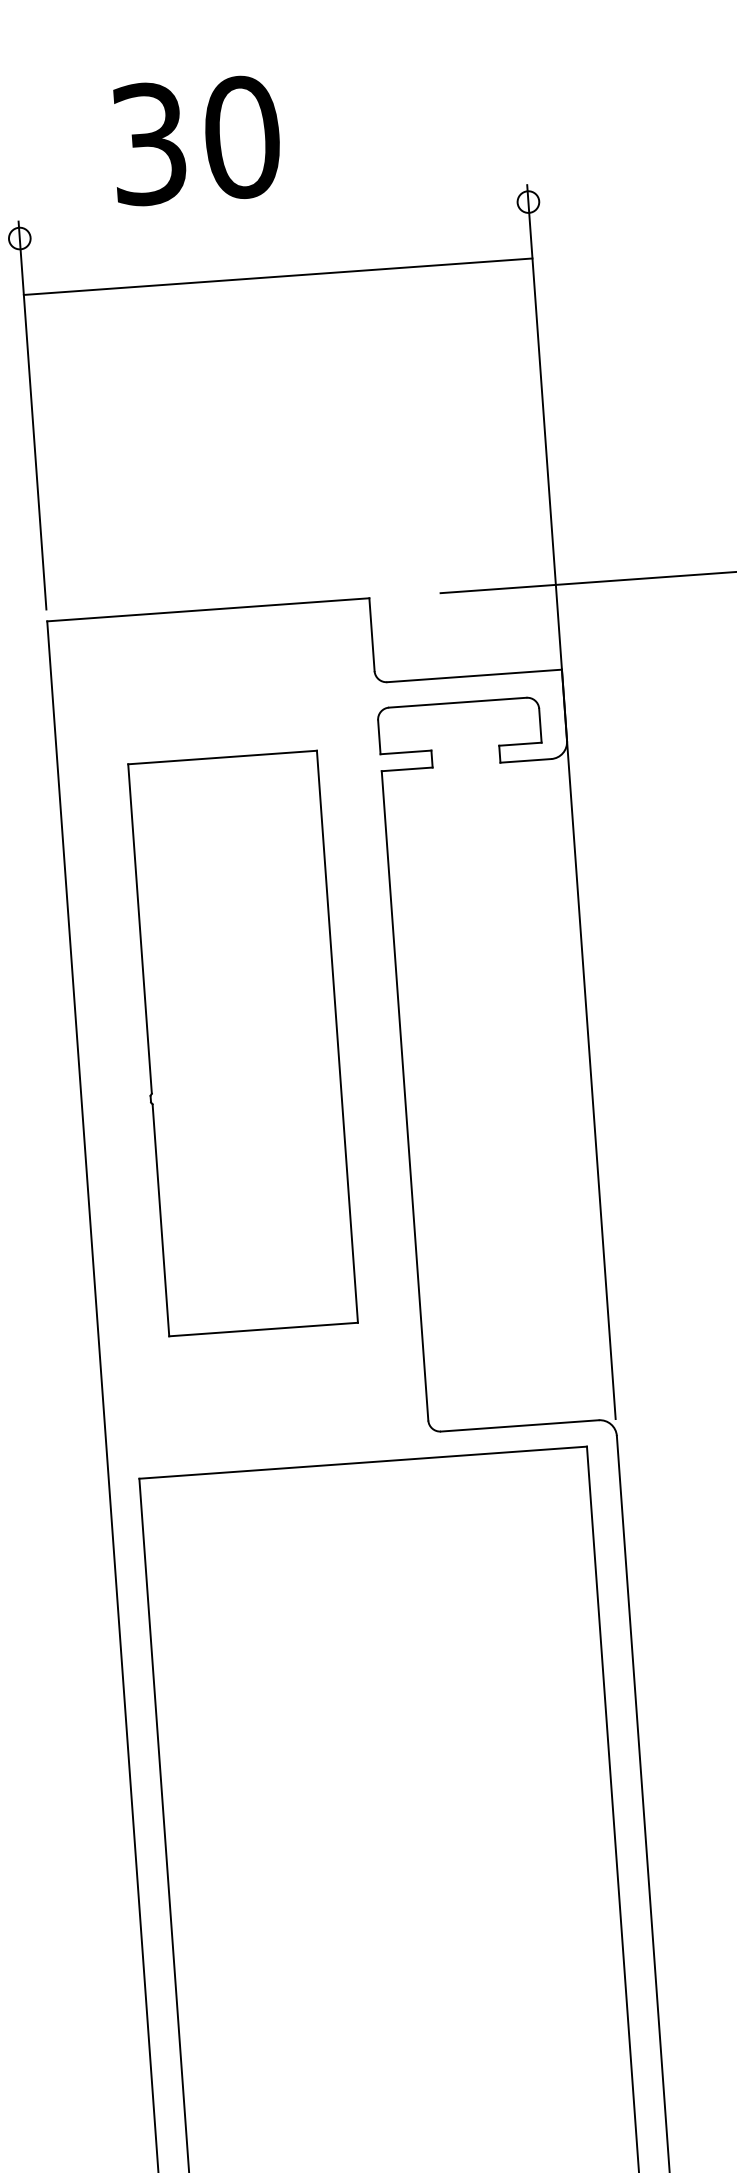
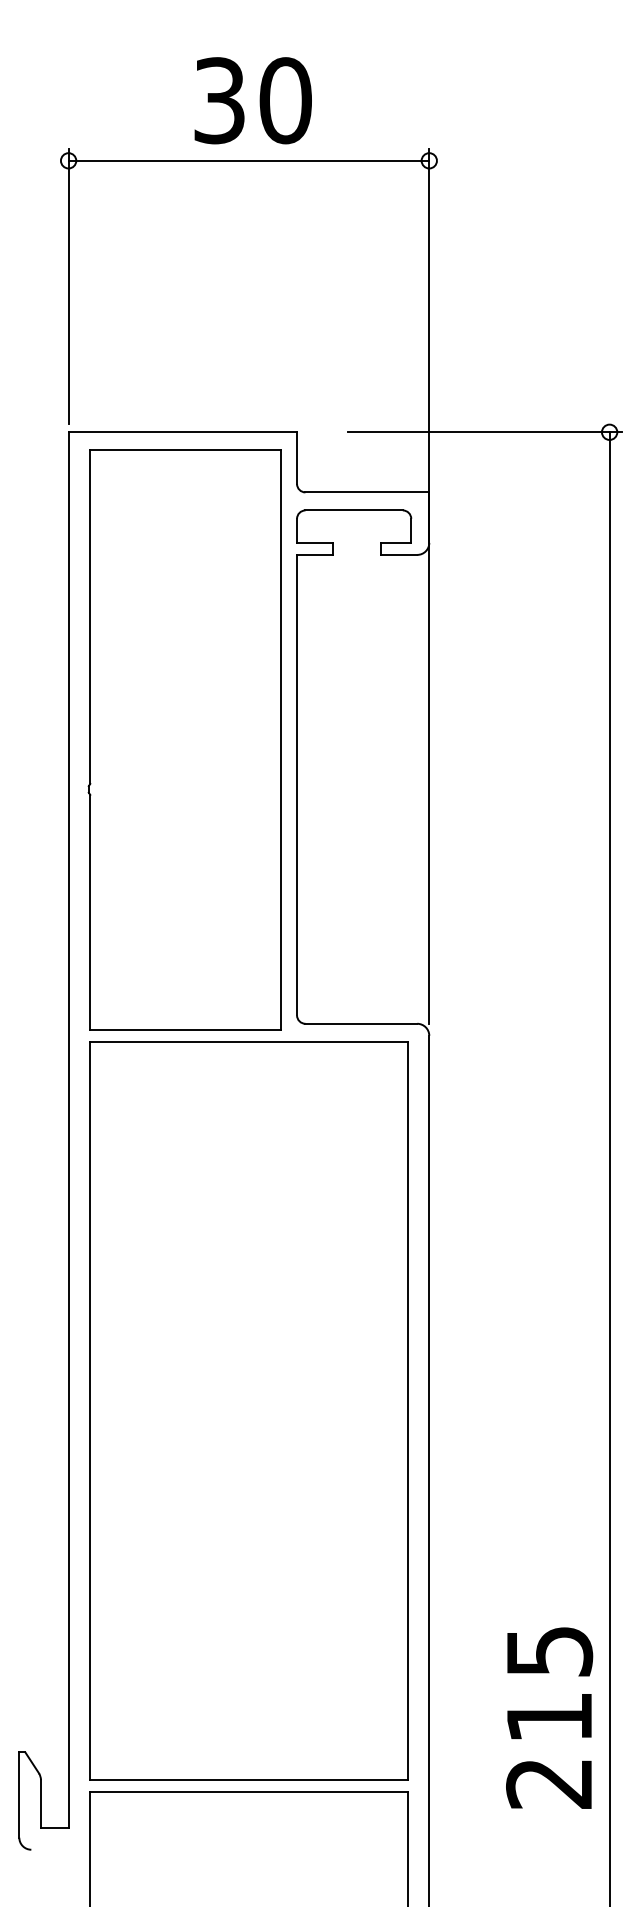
text: (195, 140) -> (252, 100), moved
line: (277, 276) -> (248, 160), moved
part: (241, 1042) -> (184, 739), size x1.43

